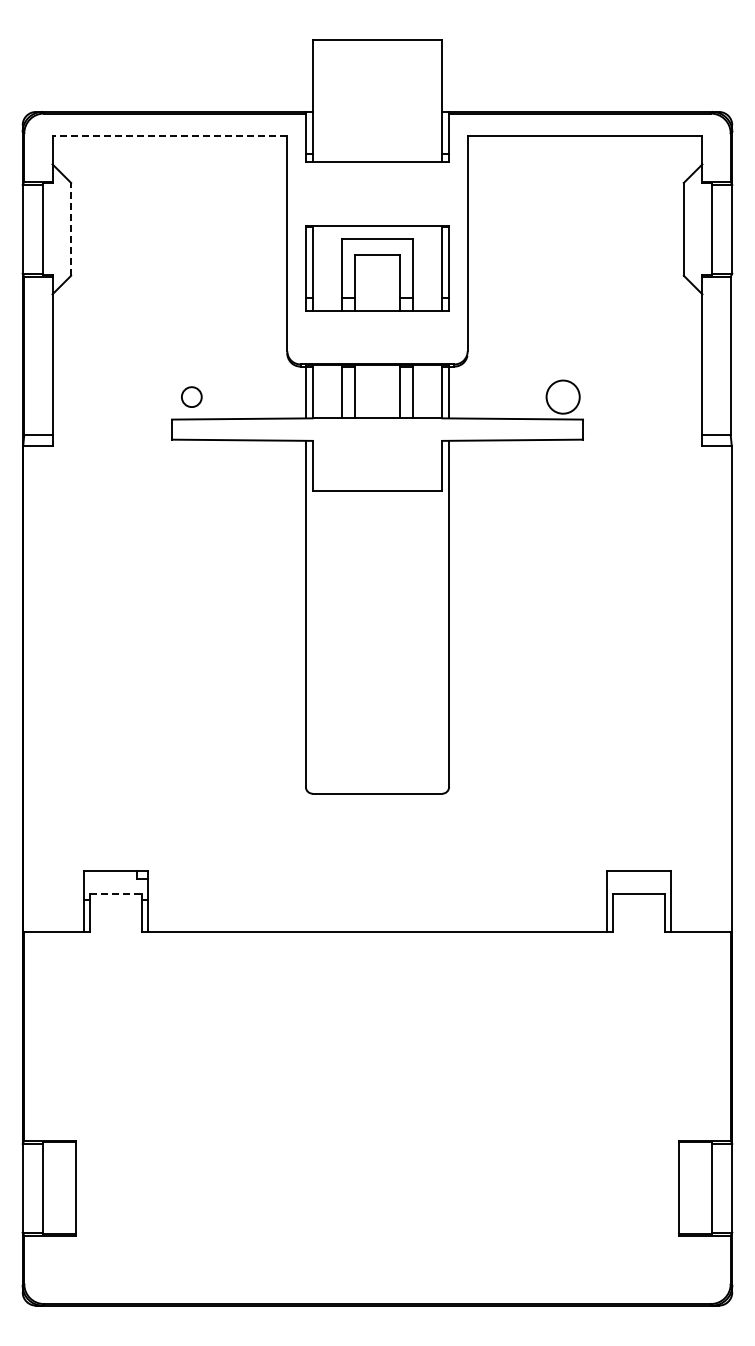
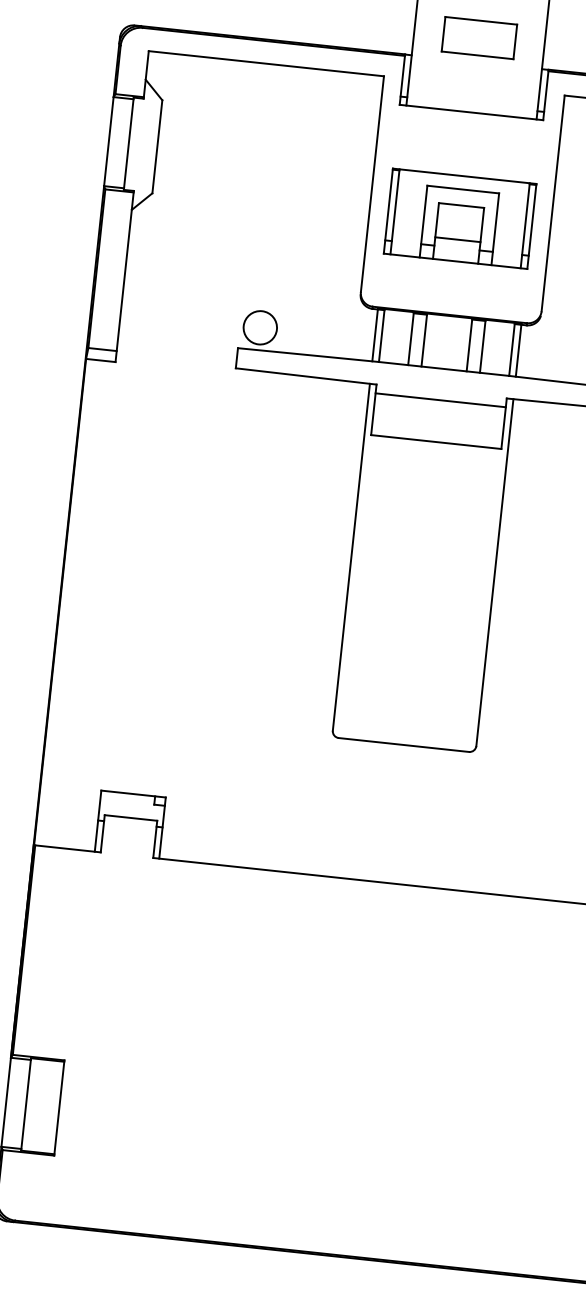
part: (377, 87) -> (479, 37), added
line: (169, 135) -> (265, 63), dashed -> solid
line: (71, 228) -> (157, 145), dashed -> solid
line: (377, 289) -> (457, 239), added
circle: (191, 396) -> (260, 327), size x1.67
line: (377, 449) -> (440, 400), added
line: (116, 894) -> (131, 818), dashed -> solid

